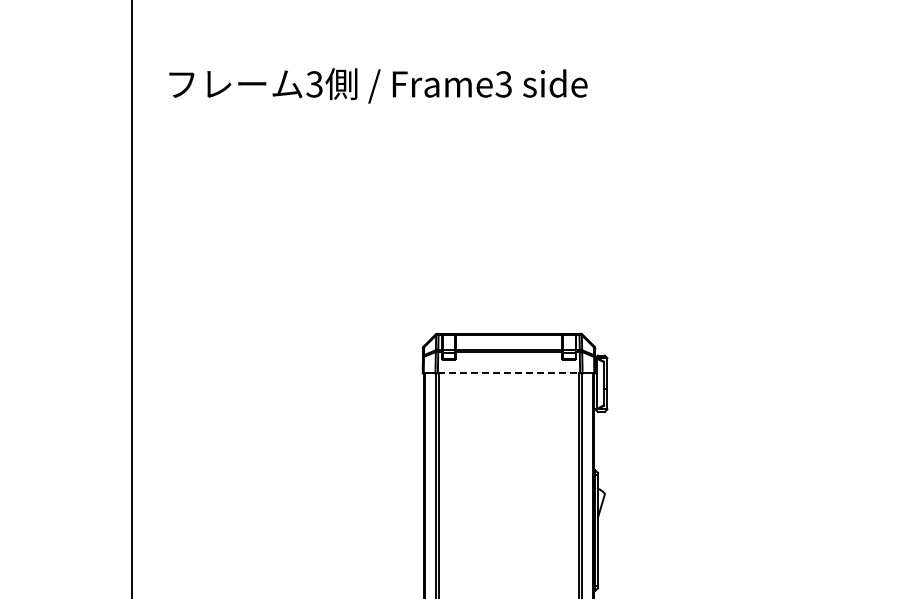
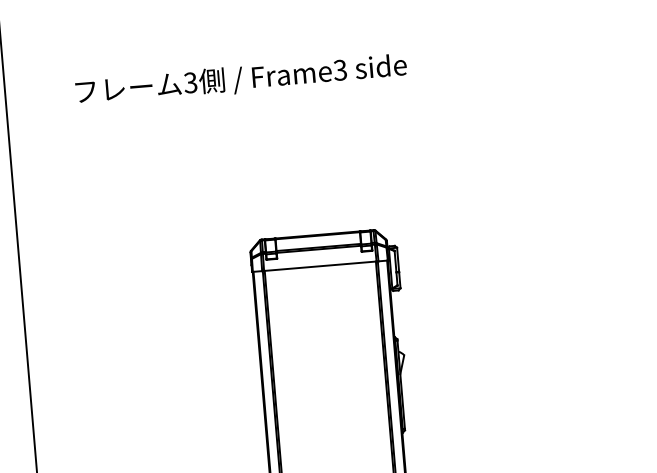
text: (378, 85) -> (241, 79), moved
line: (509, 373) -> (320, 266), dashed -> solid

